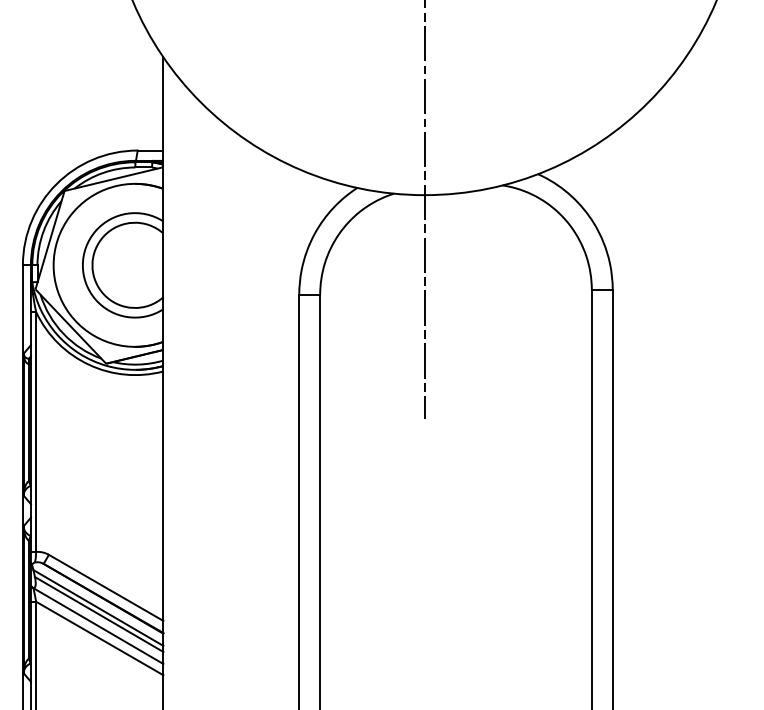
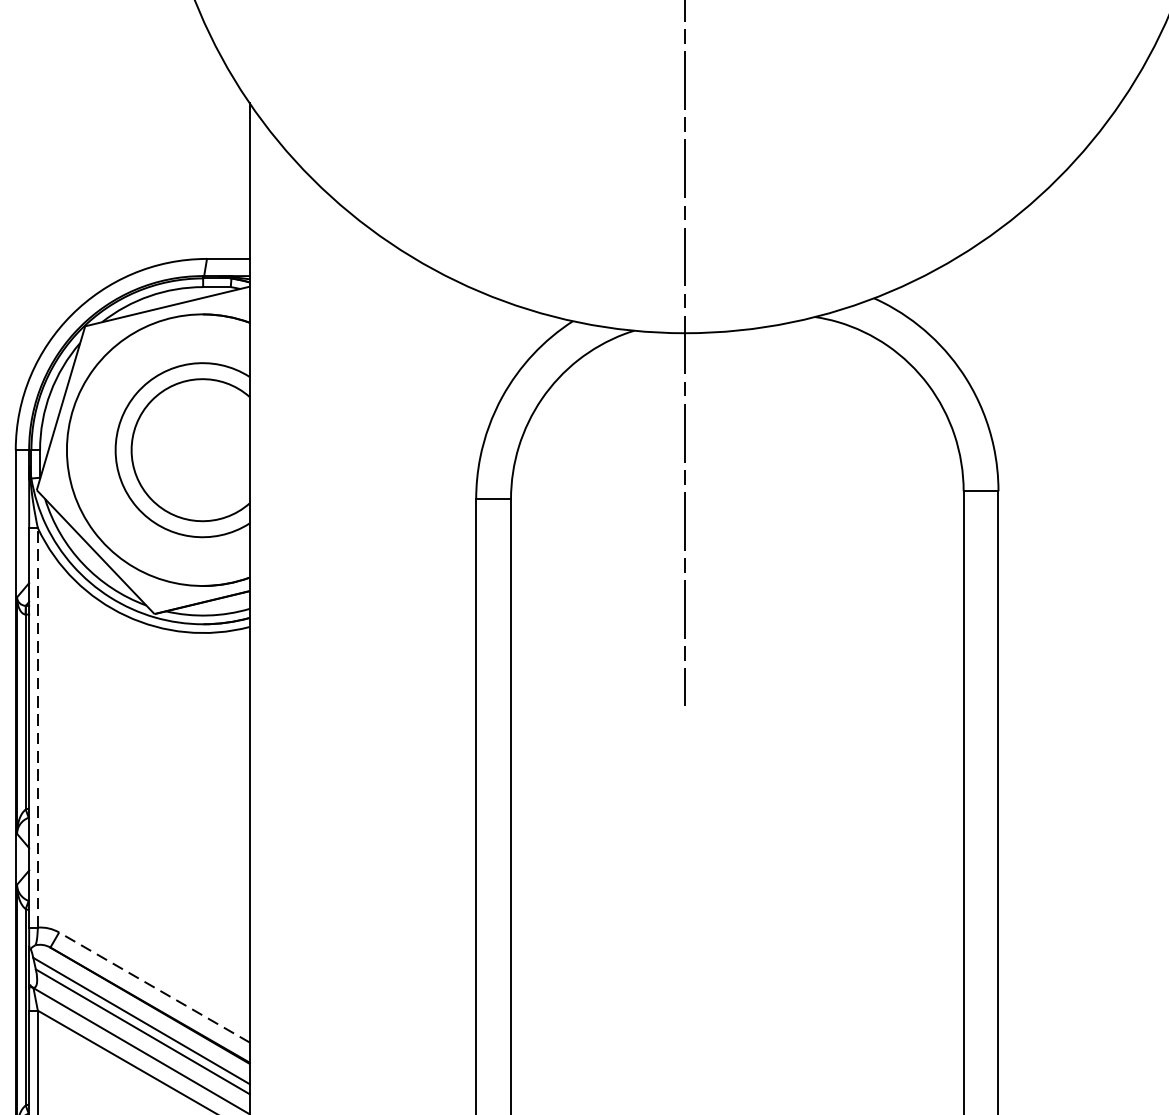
line: (36, 432) -> (38, 728), solid -> dashed
line: (105, 587) -> (153, 986), solid -> dashed

